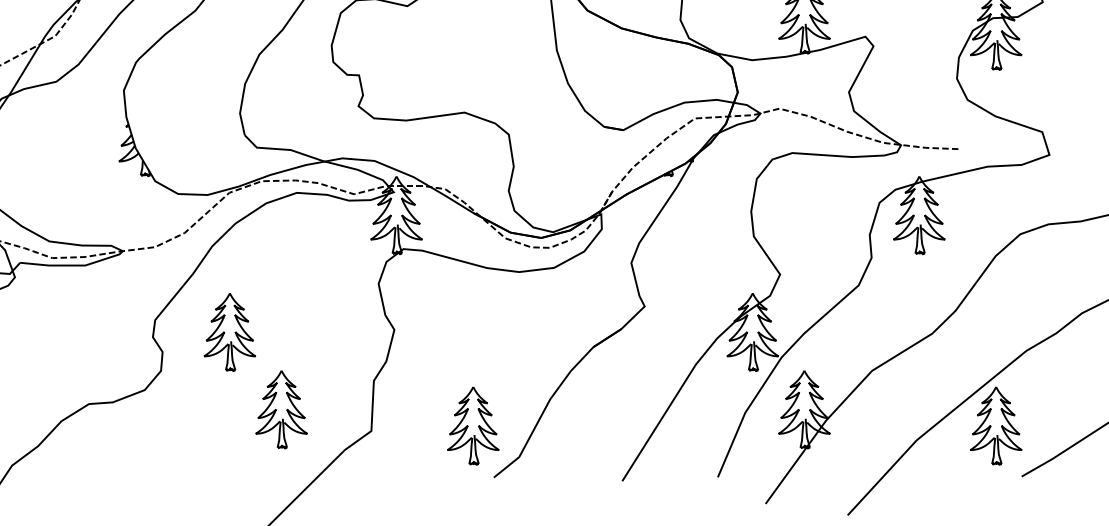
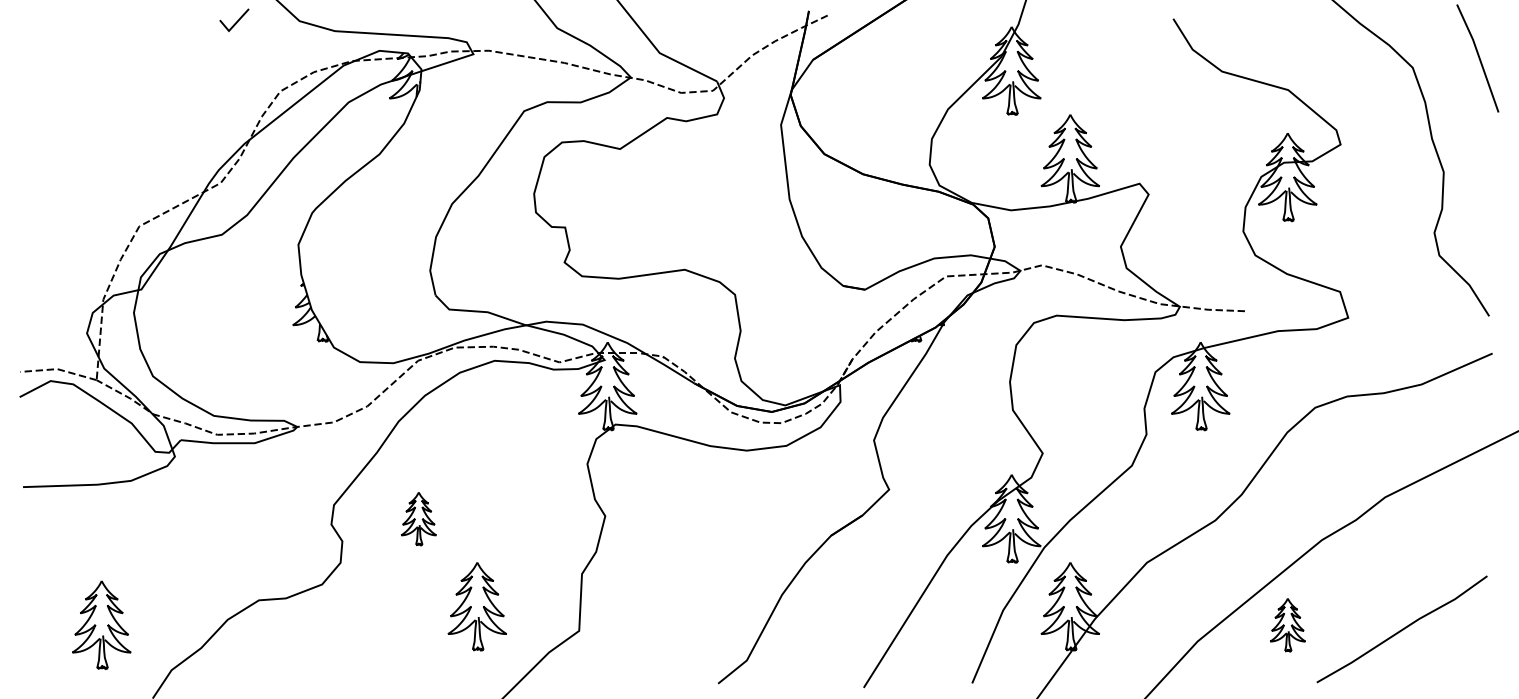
part: (229, 331) -> (418, 518), size x0.6
part: (473, 425) -> (694, 624), removed
part: (995, 425) -> (1287, 624), size x0.6

